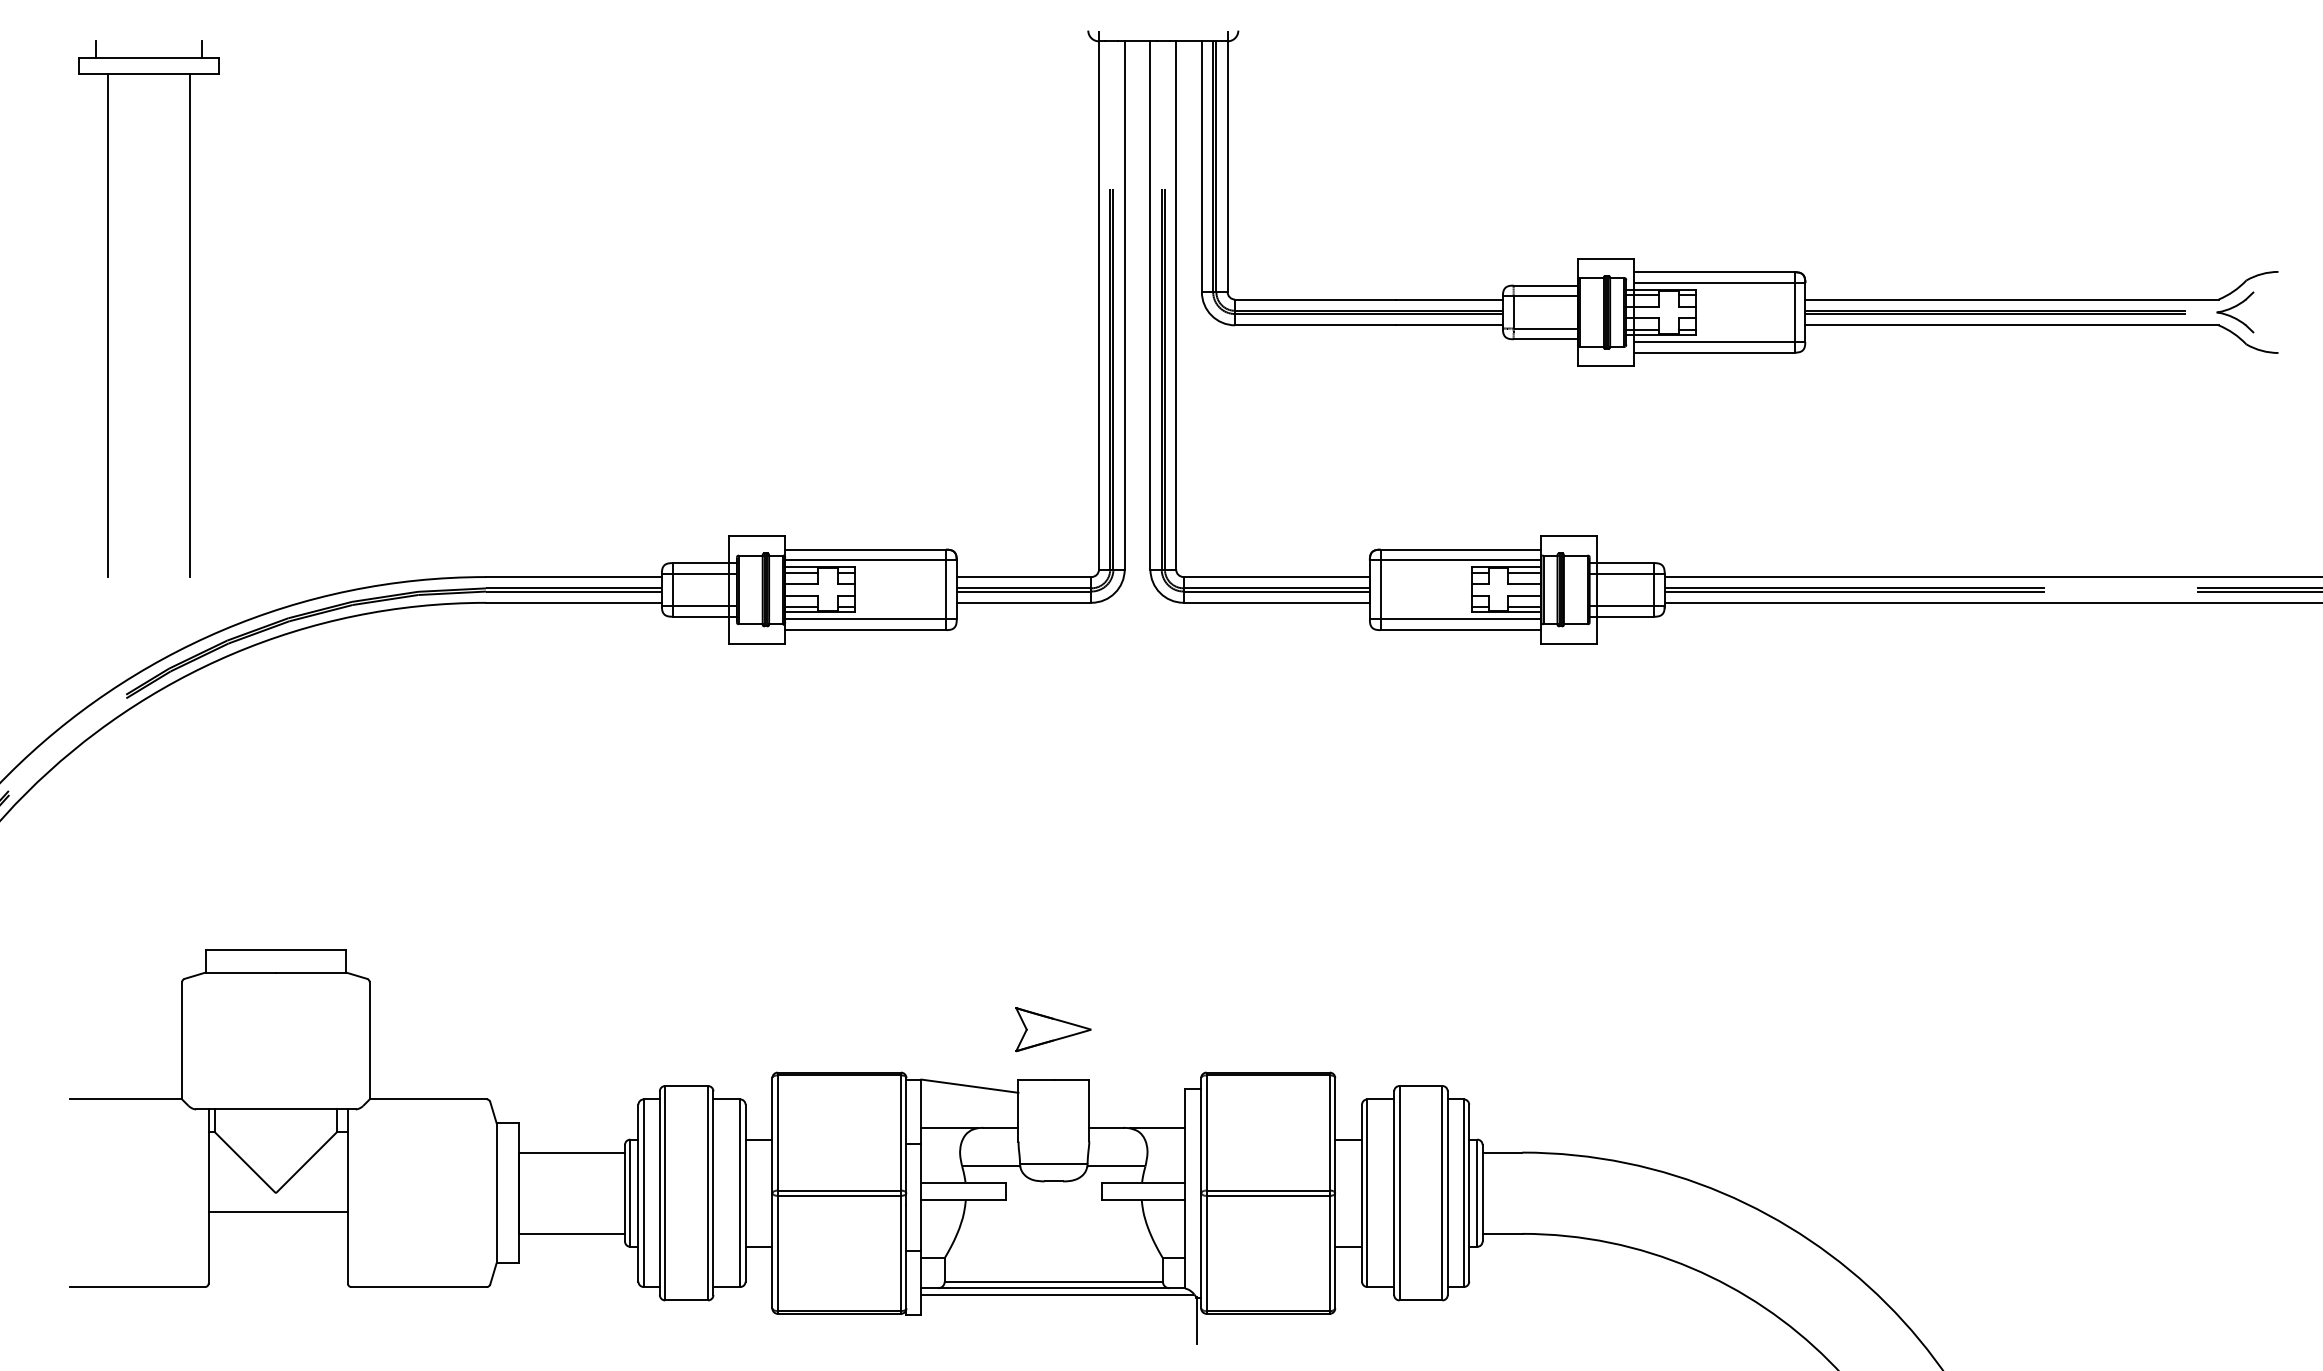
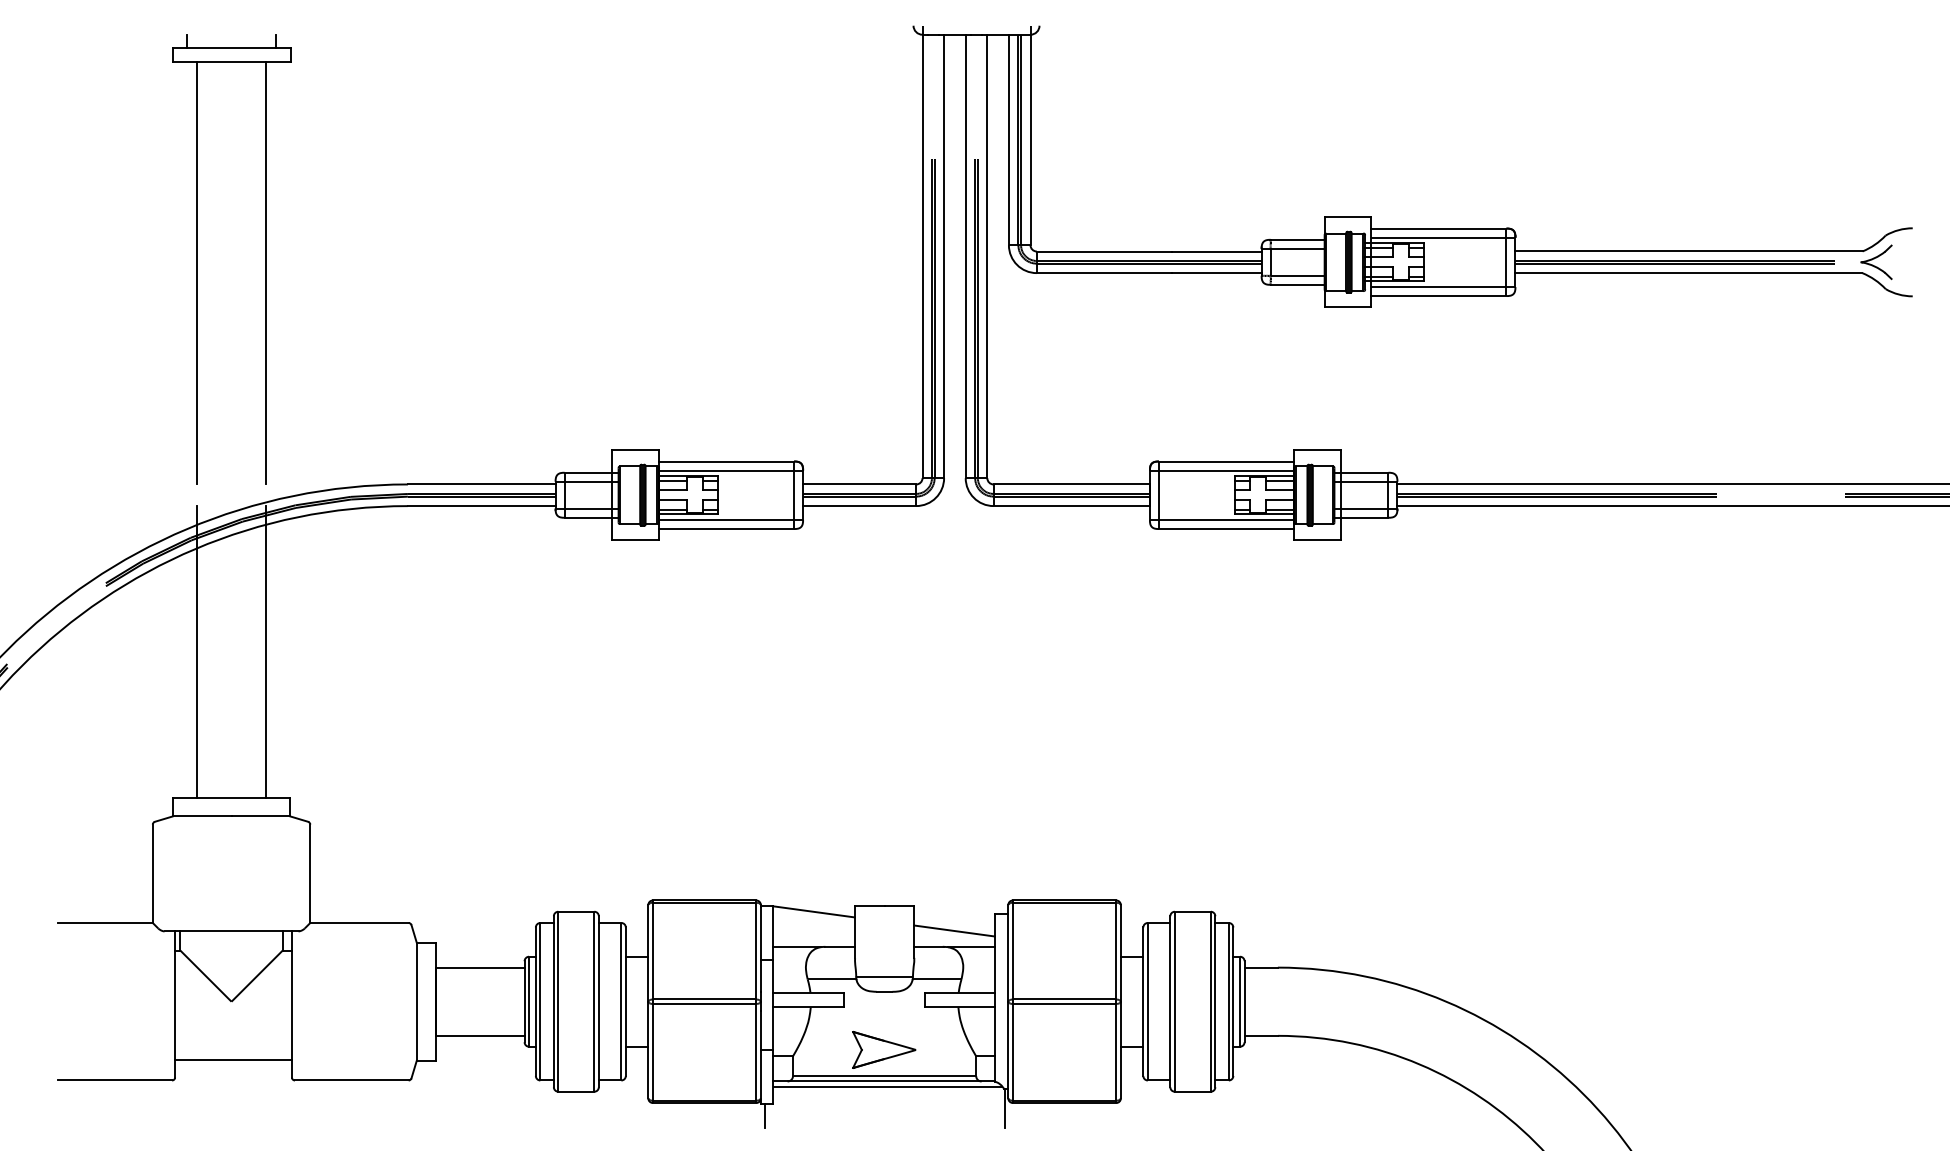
part: (108, 308) -> (197, 259), moved
line: (235, 776) -> (197, 651), added
line: (316, 776) -> (265, 651), added
part: (1053, 1029) -> (884, 1049), moved
line: (1137, 1108) -> (954, 930), added
line: (277, 1212) -> (232, 1059), moved
line: (910, 1329) -> (764, 1116), added

